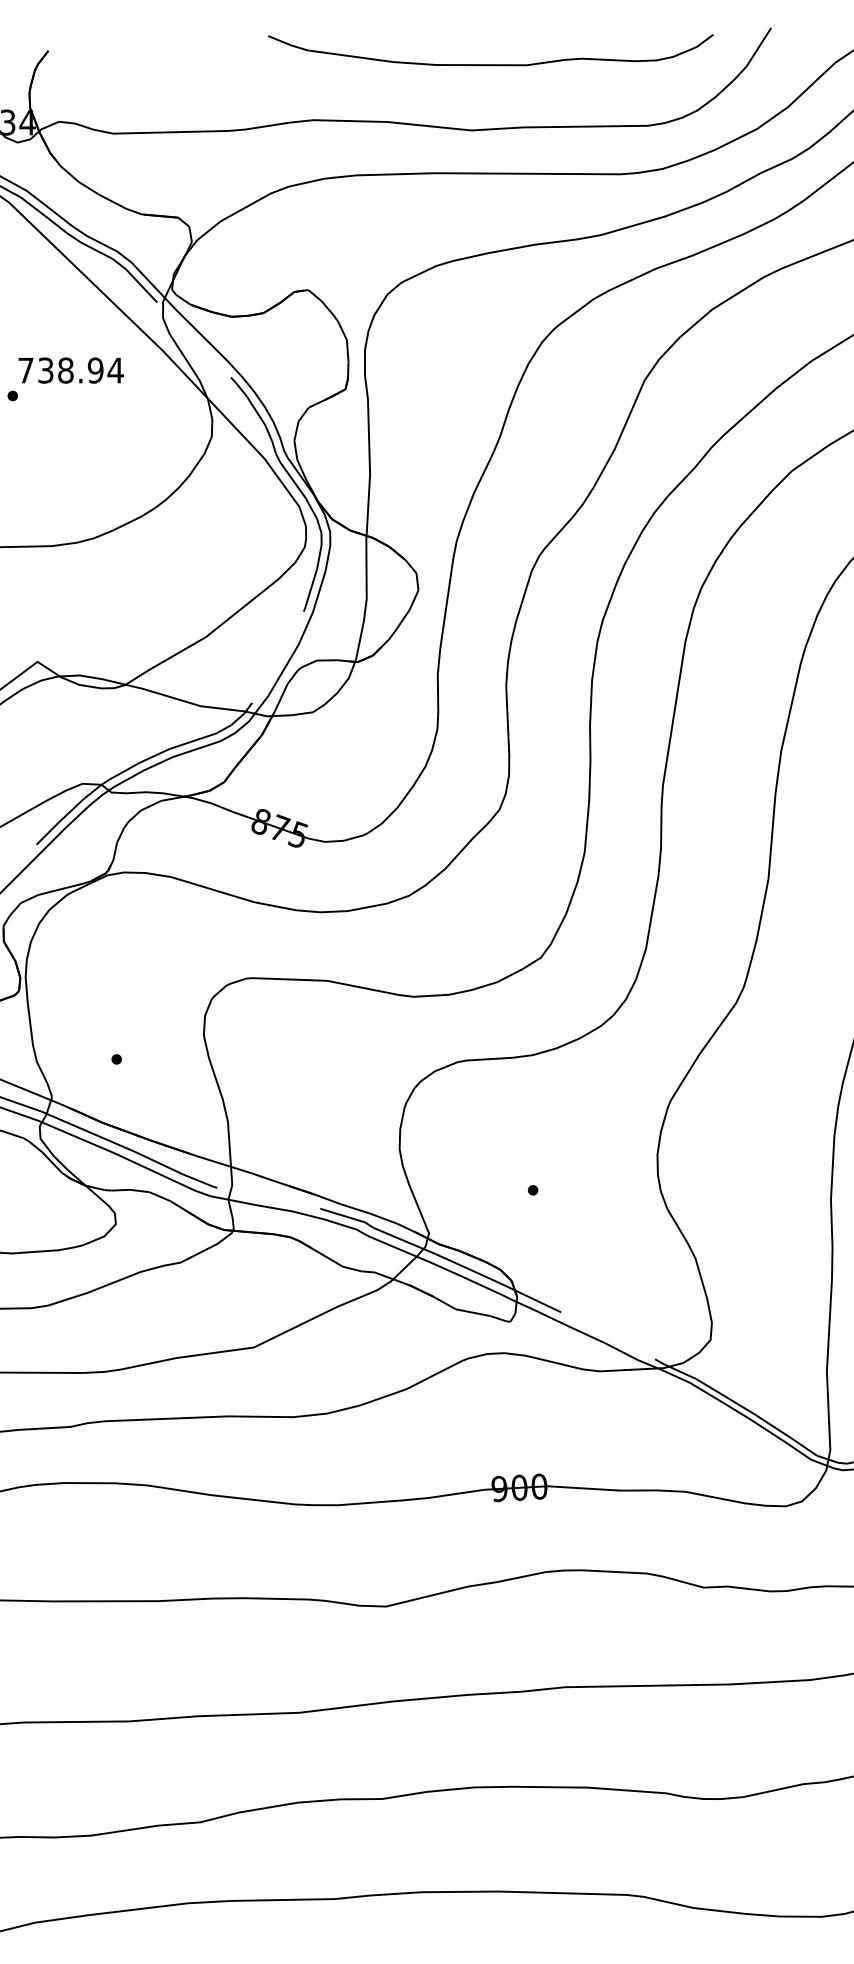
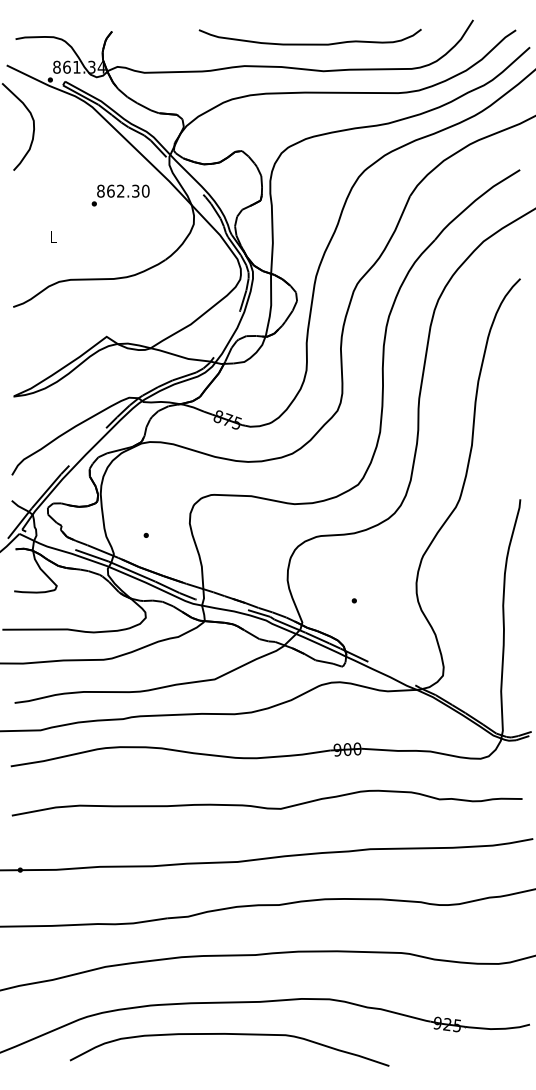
curve: (489, 62) -> (309, 43), moved
text: (71, 369) -> (123, 190), 738.94 -> 862.30

